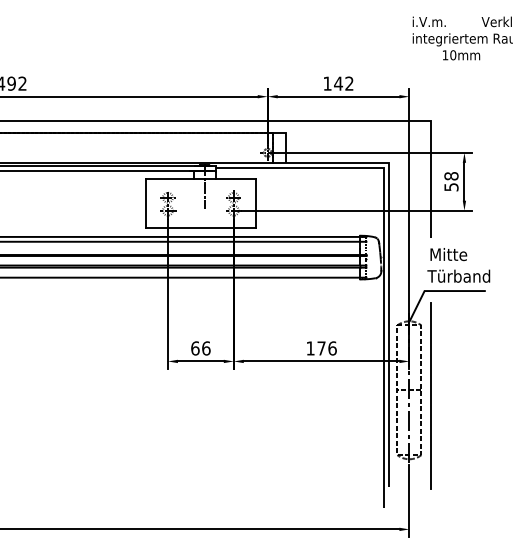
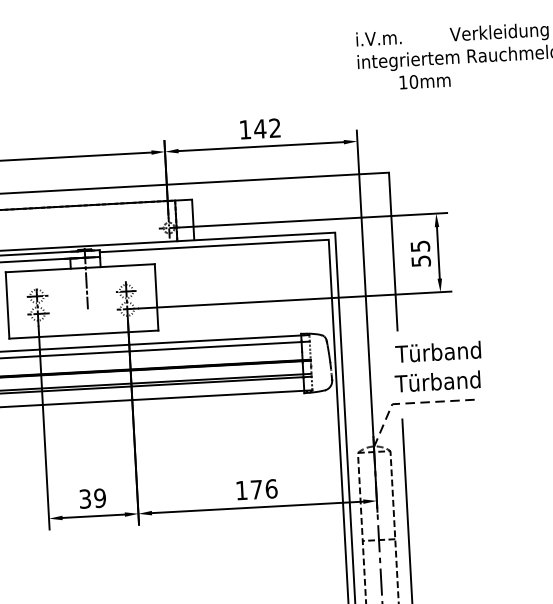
text: (451, 176) -> (420, 246), 58 -> 55
text: (460, 254) -> (438, 351), Mitte -> Türband
line: (437, 291) -> (409, 403), solid -> dashed
text: (200, 348) -> (92, 498), 66 -> 39

